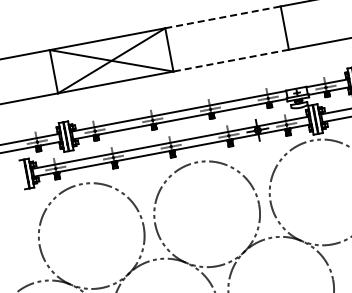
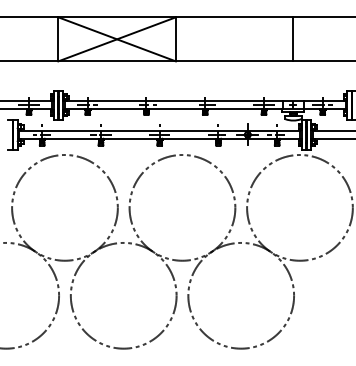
line: (222, 17) -> (234, 17), dashed -> solid
line: (231, 60) -> (234, 61), dashed -> solid

